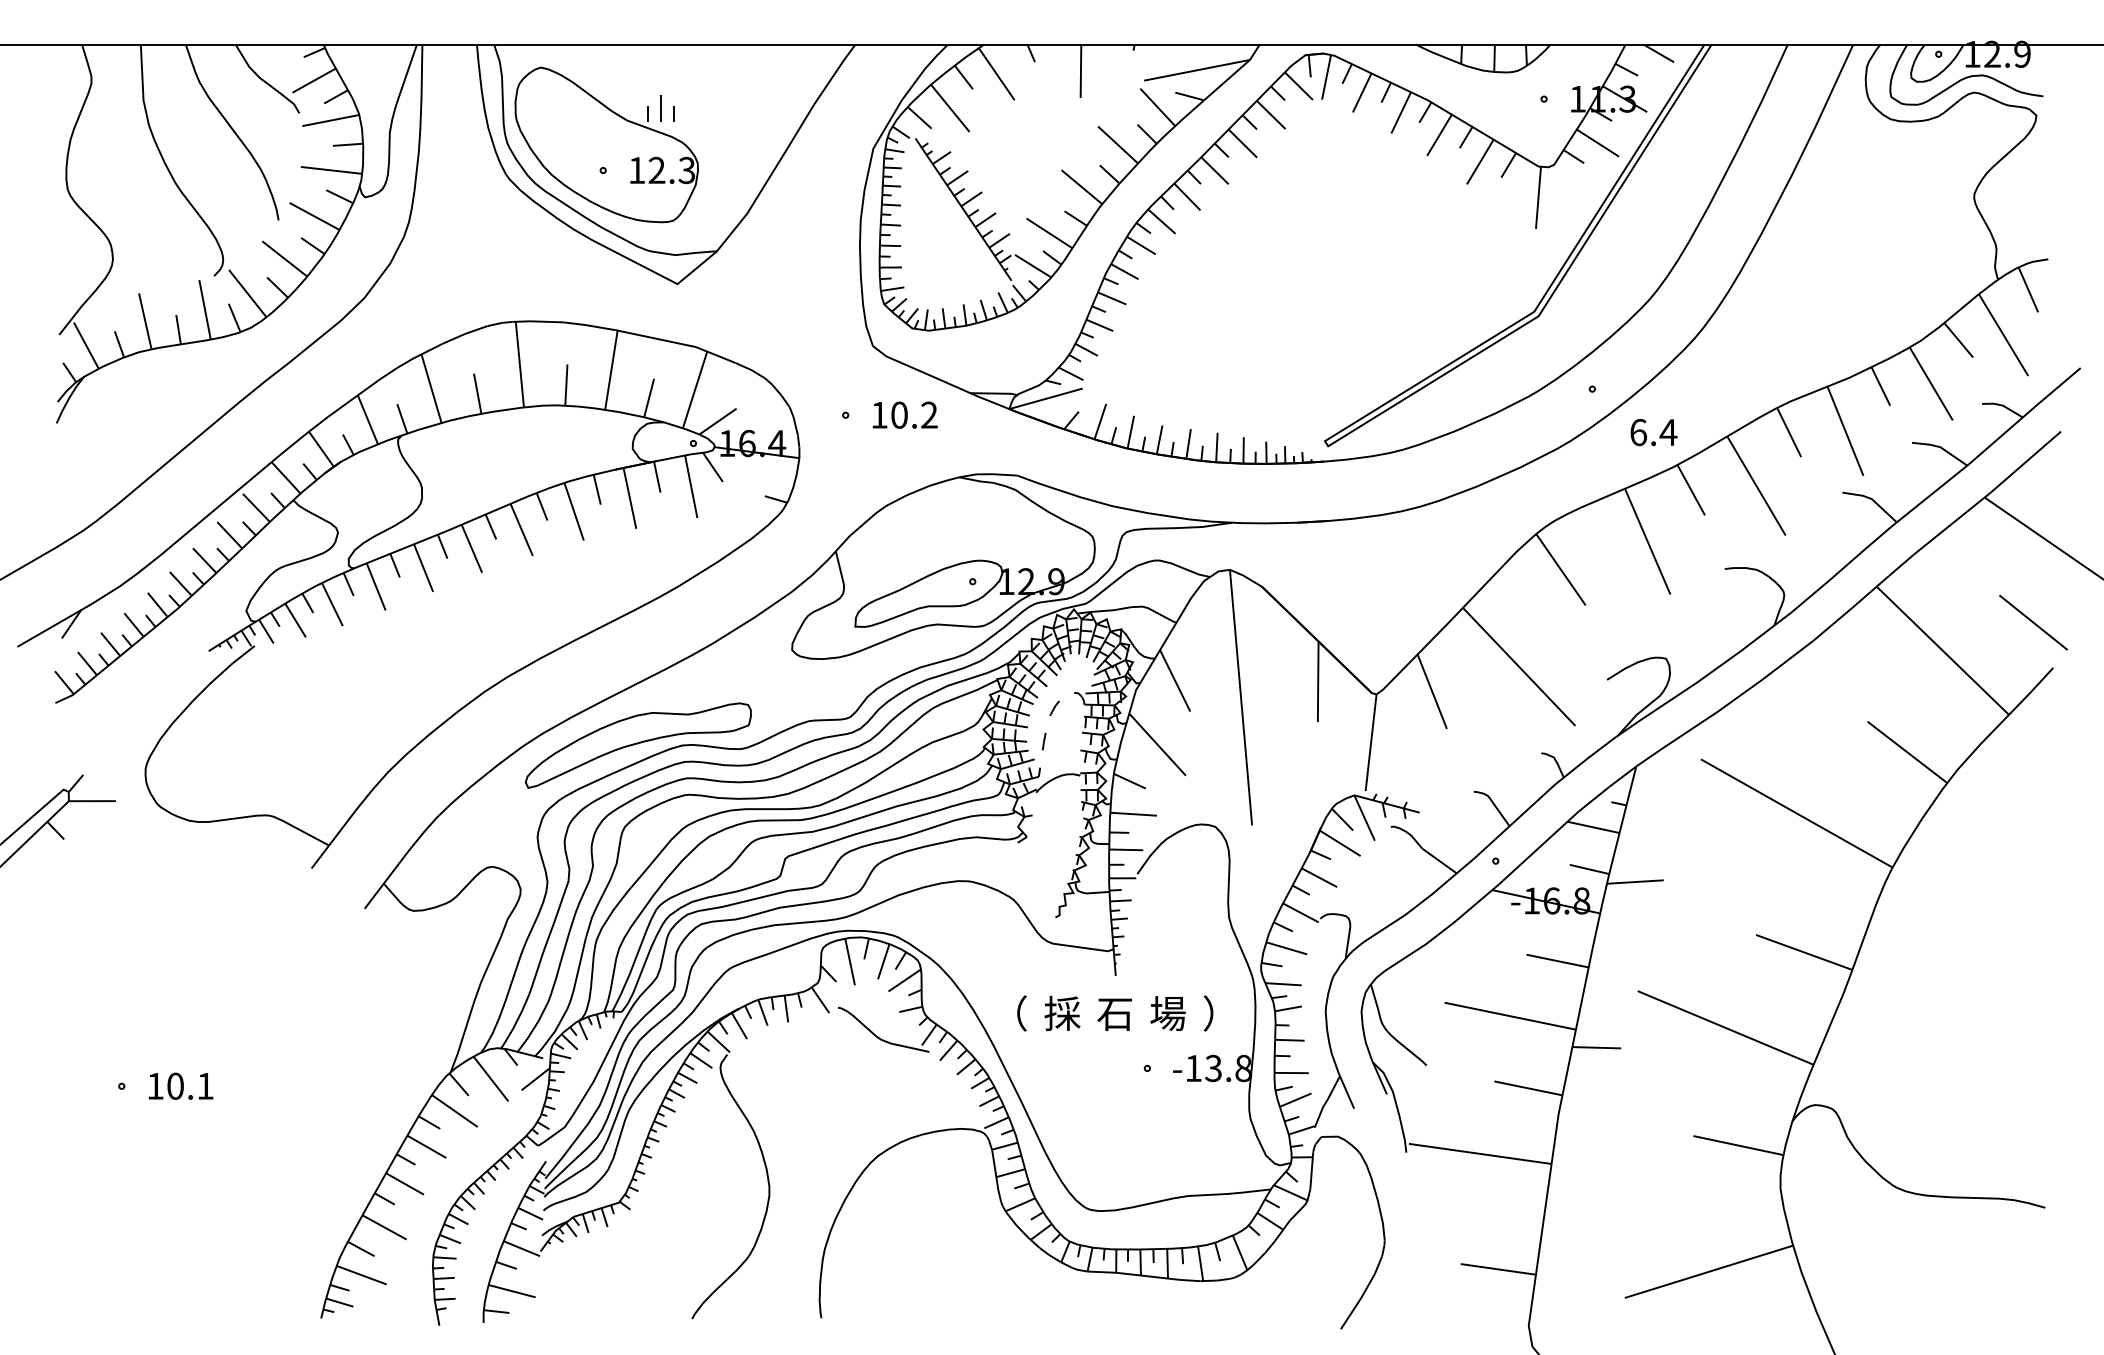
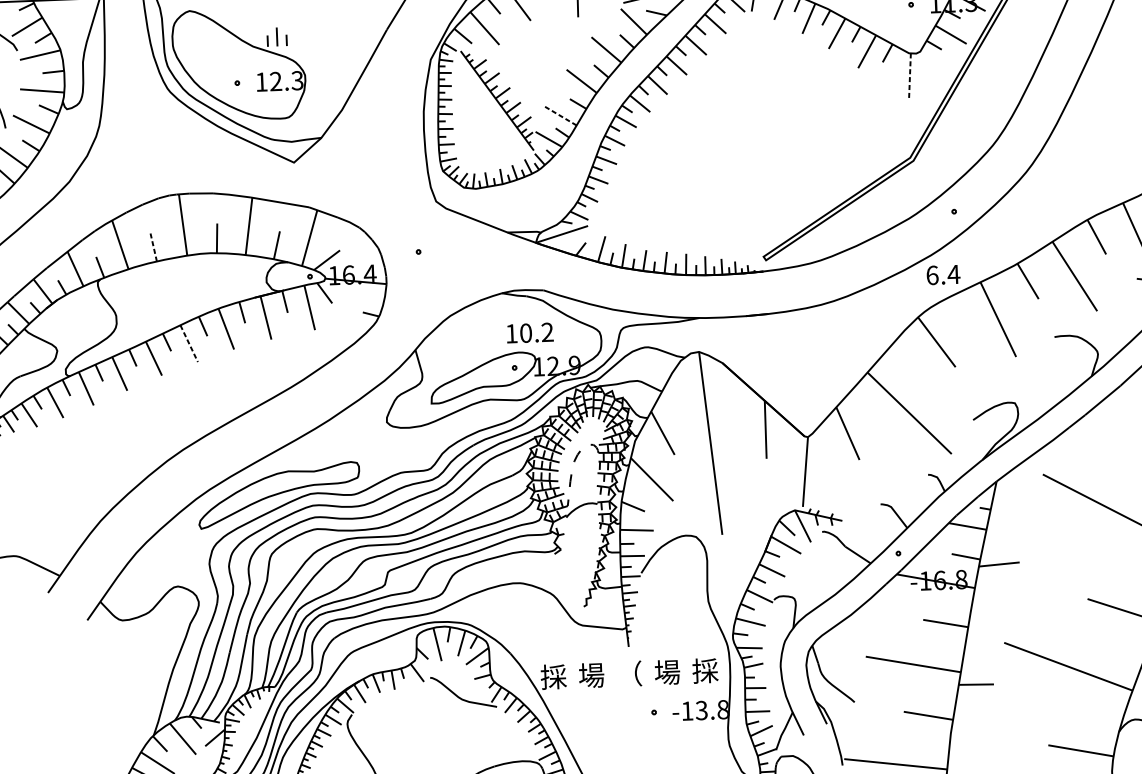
line: (1538, 198) -> (910, 76), solid -> dashed
line: (1049, 233) -> (559, 115), solid -> dashed
line: (477, 393) -> (153, 246), solid -> dashed
text: (904, 414) -> (529, 332), moved
text: (1653, 432) -> (943, 274), moved
line: (521, 530) -> (189, 344), solid -> dashed
text: (1009, 1013) -> (553, 676), （ -> 採
text: (1062, 1013) -> (591, 675), 採 -> 場
text: (1114, 1013) -> (628, 673), 石 -> （
text: (1220, 1013) -> (705, 670), ） -> 採

